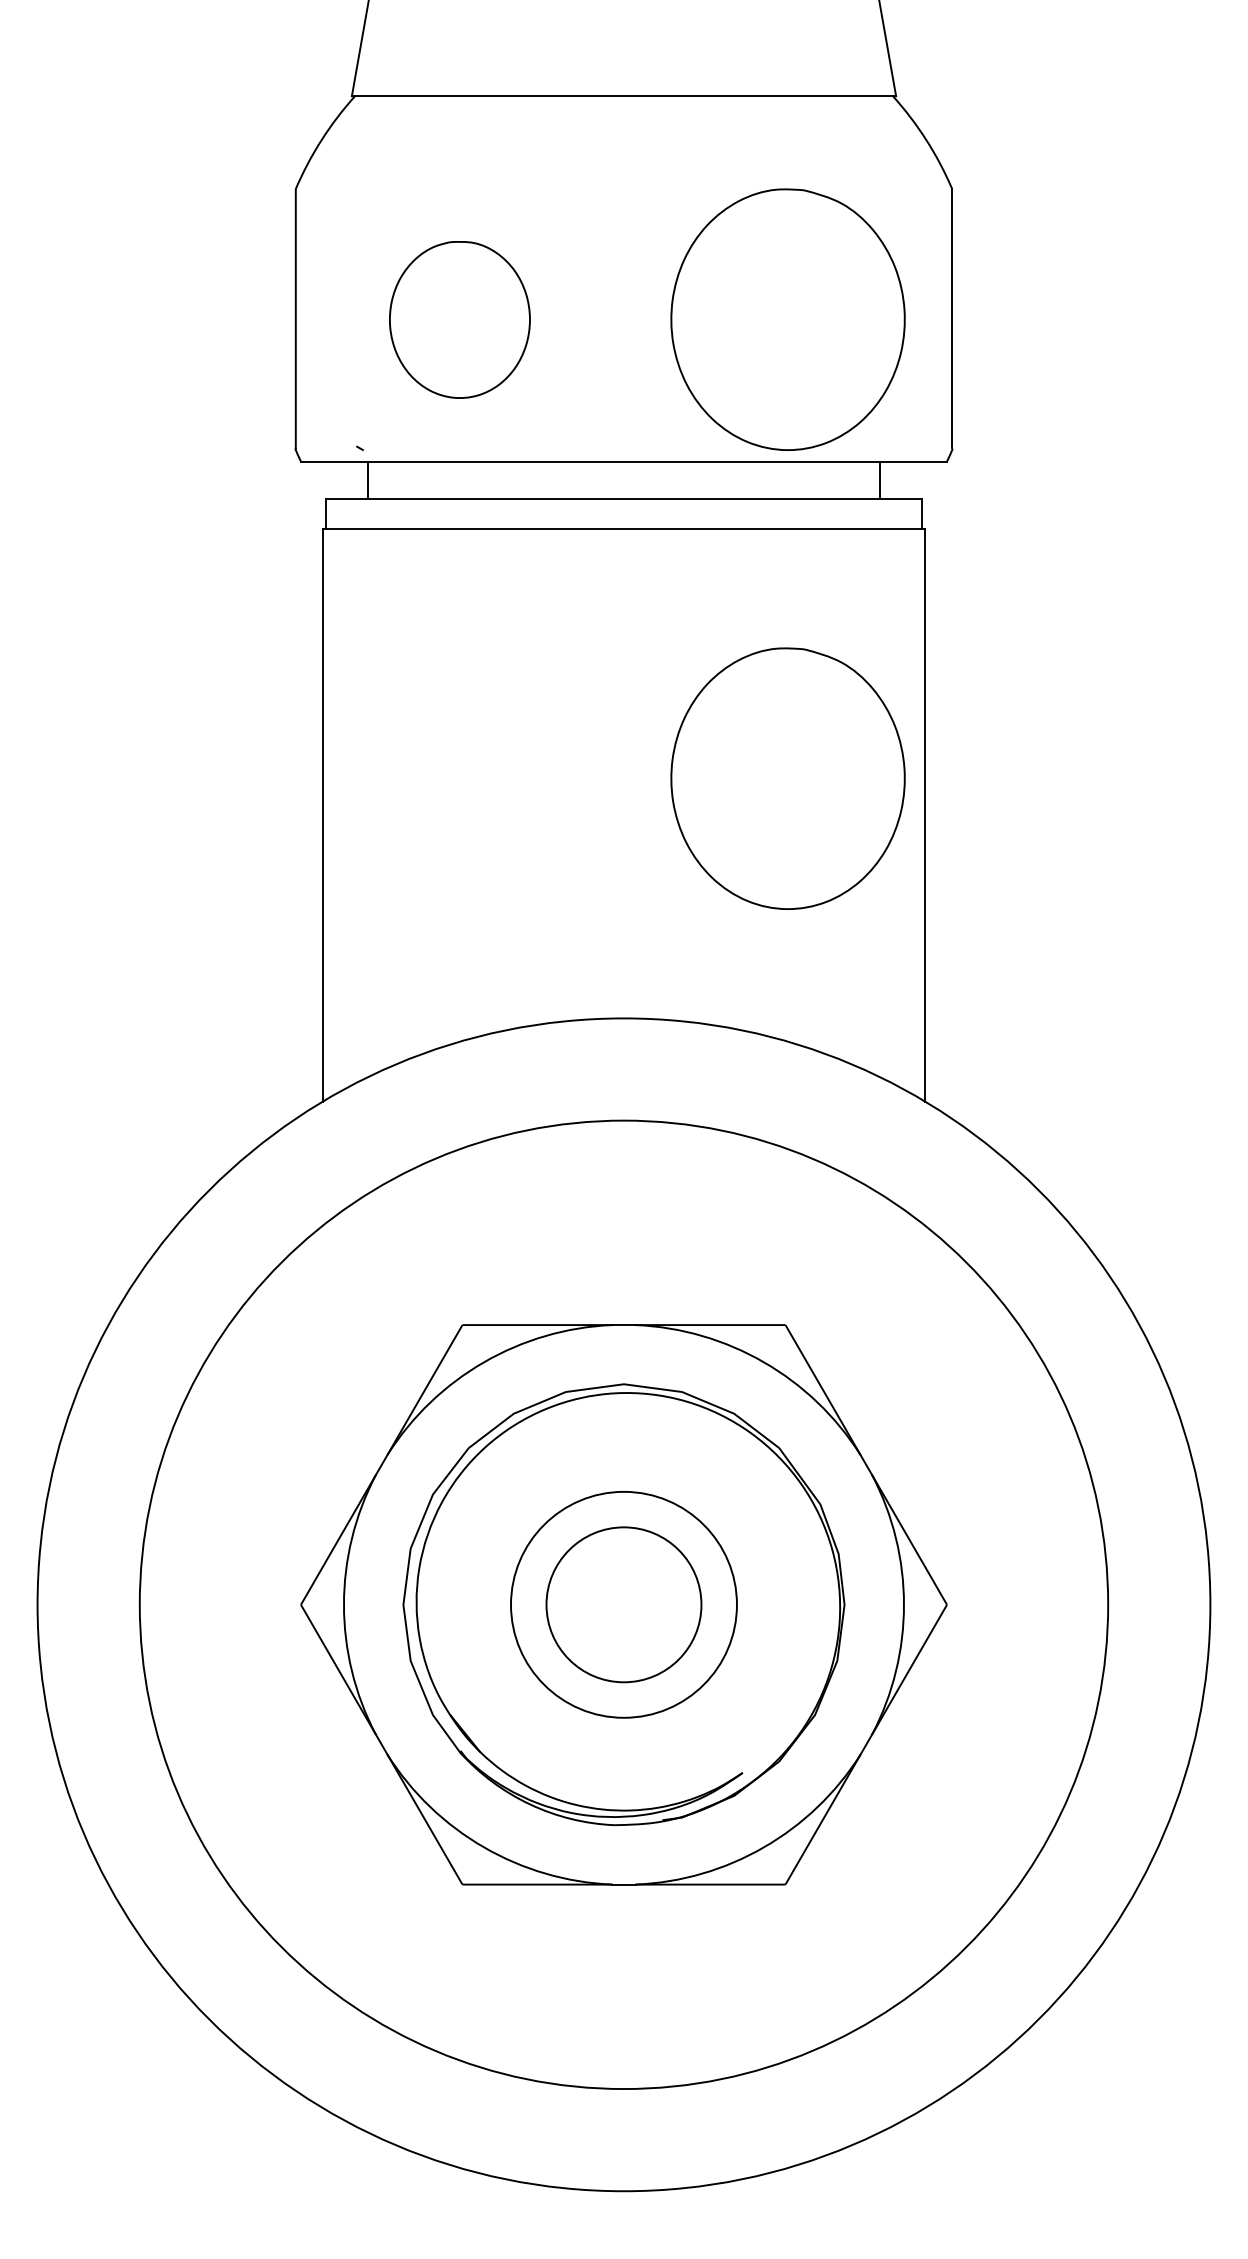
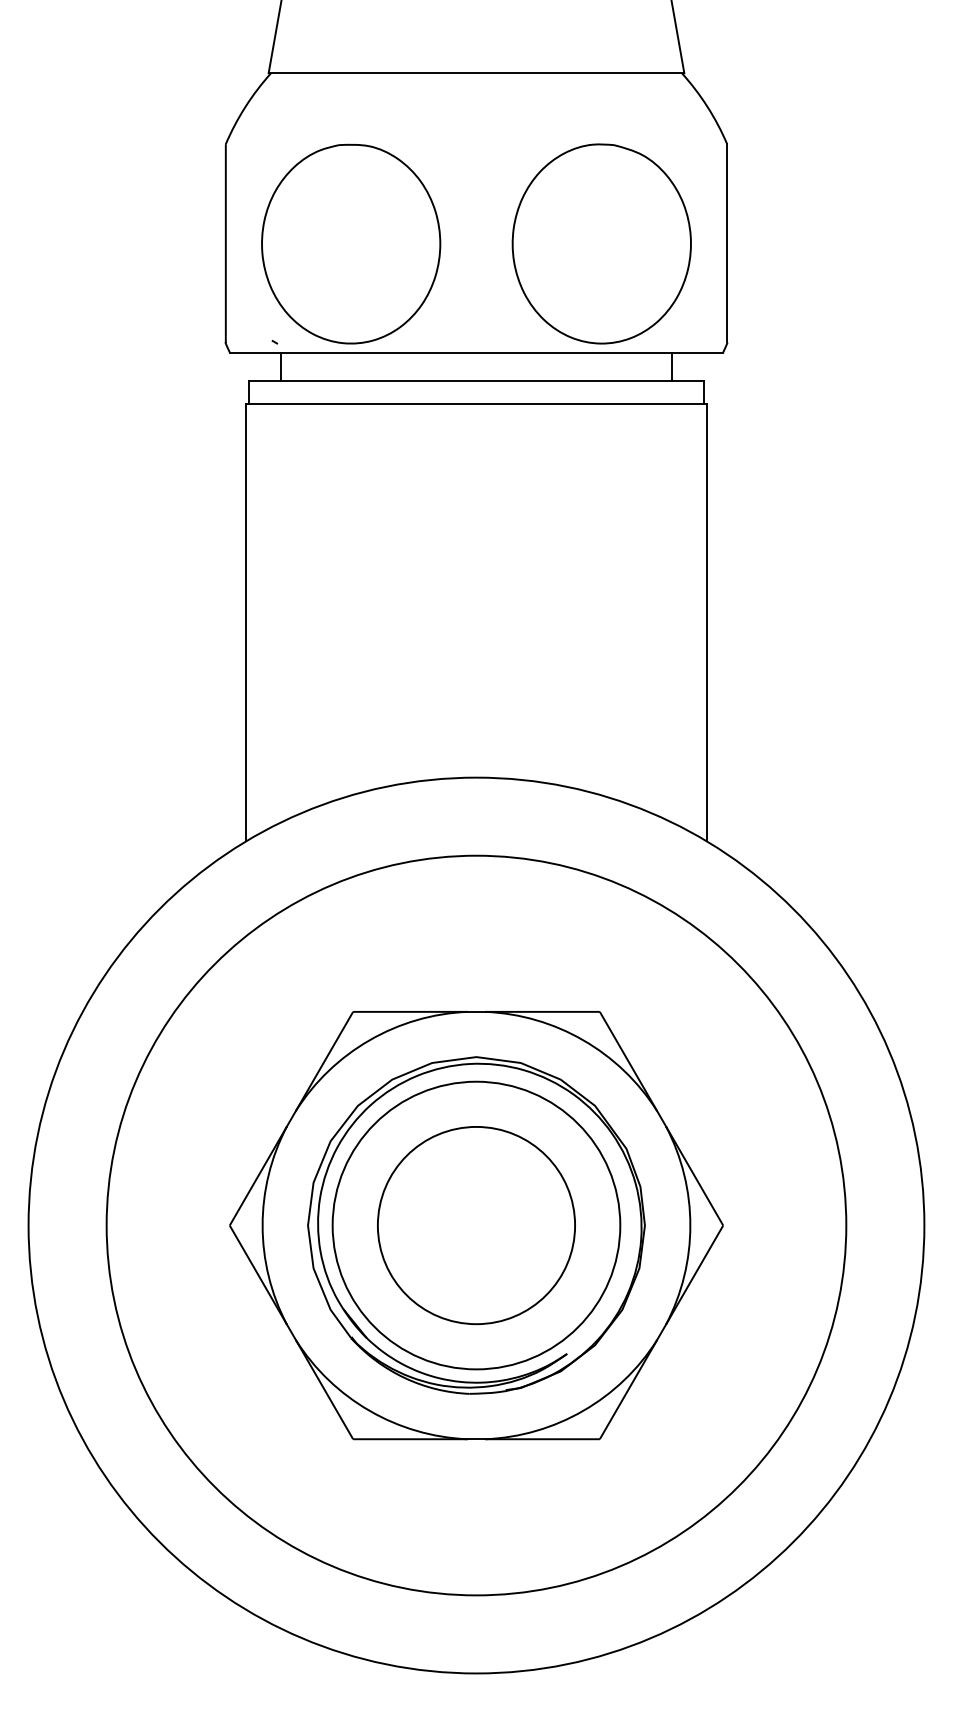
part: (459, 319) -> (350, 243), size x1.67
part: (787, 778) -> (601, 594), removed
circle: (623, 1604) -> (476, 1225), size x1.67
circle: (623, 1604) -> (476, 1225), size x1.67

